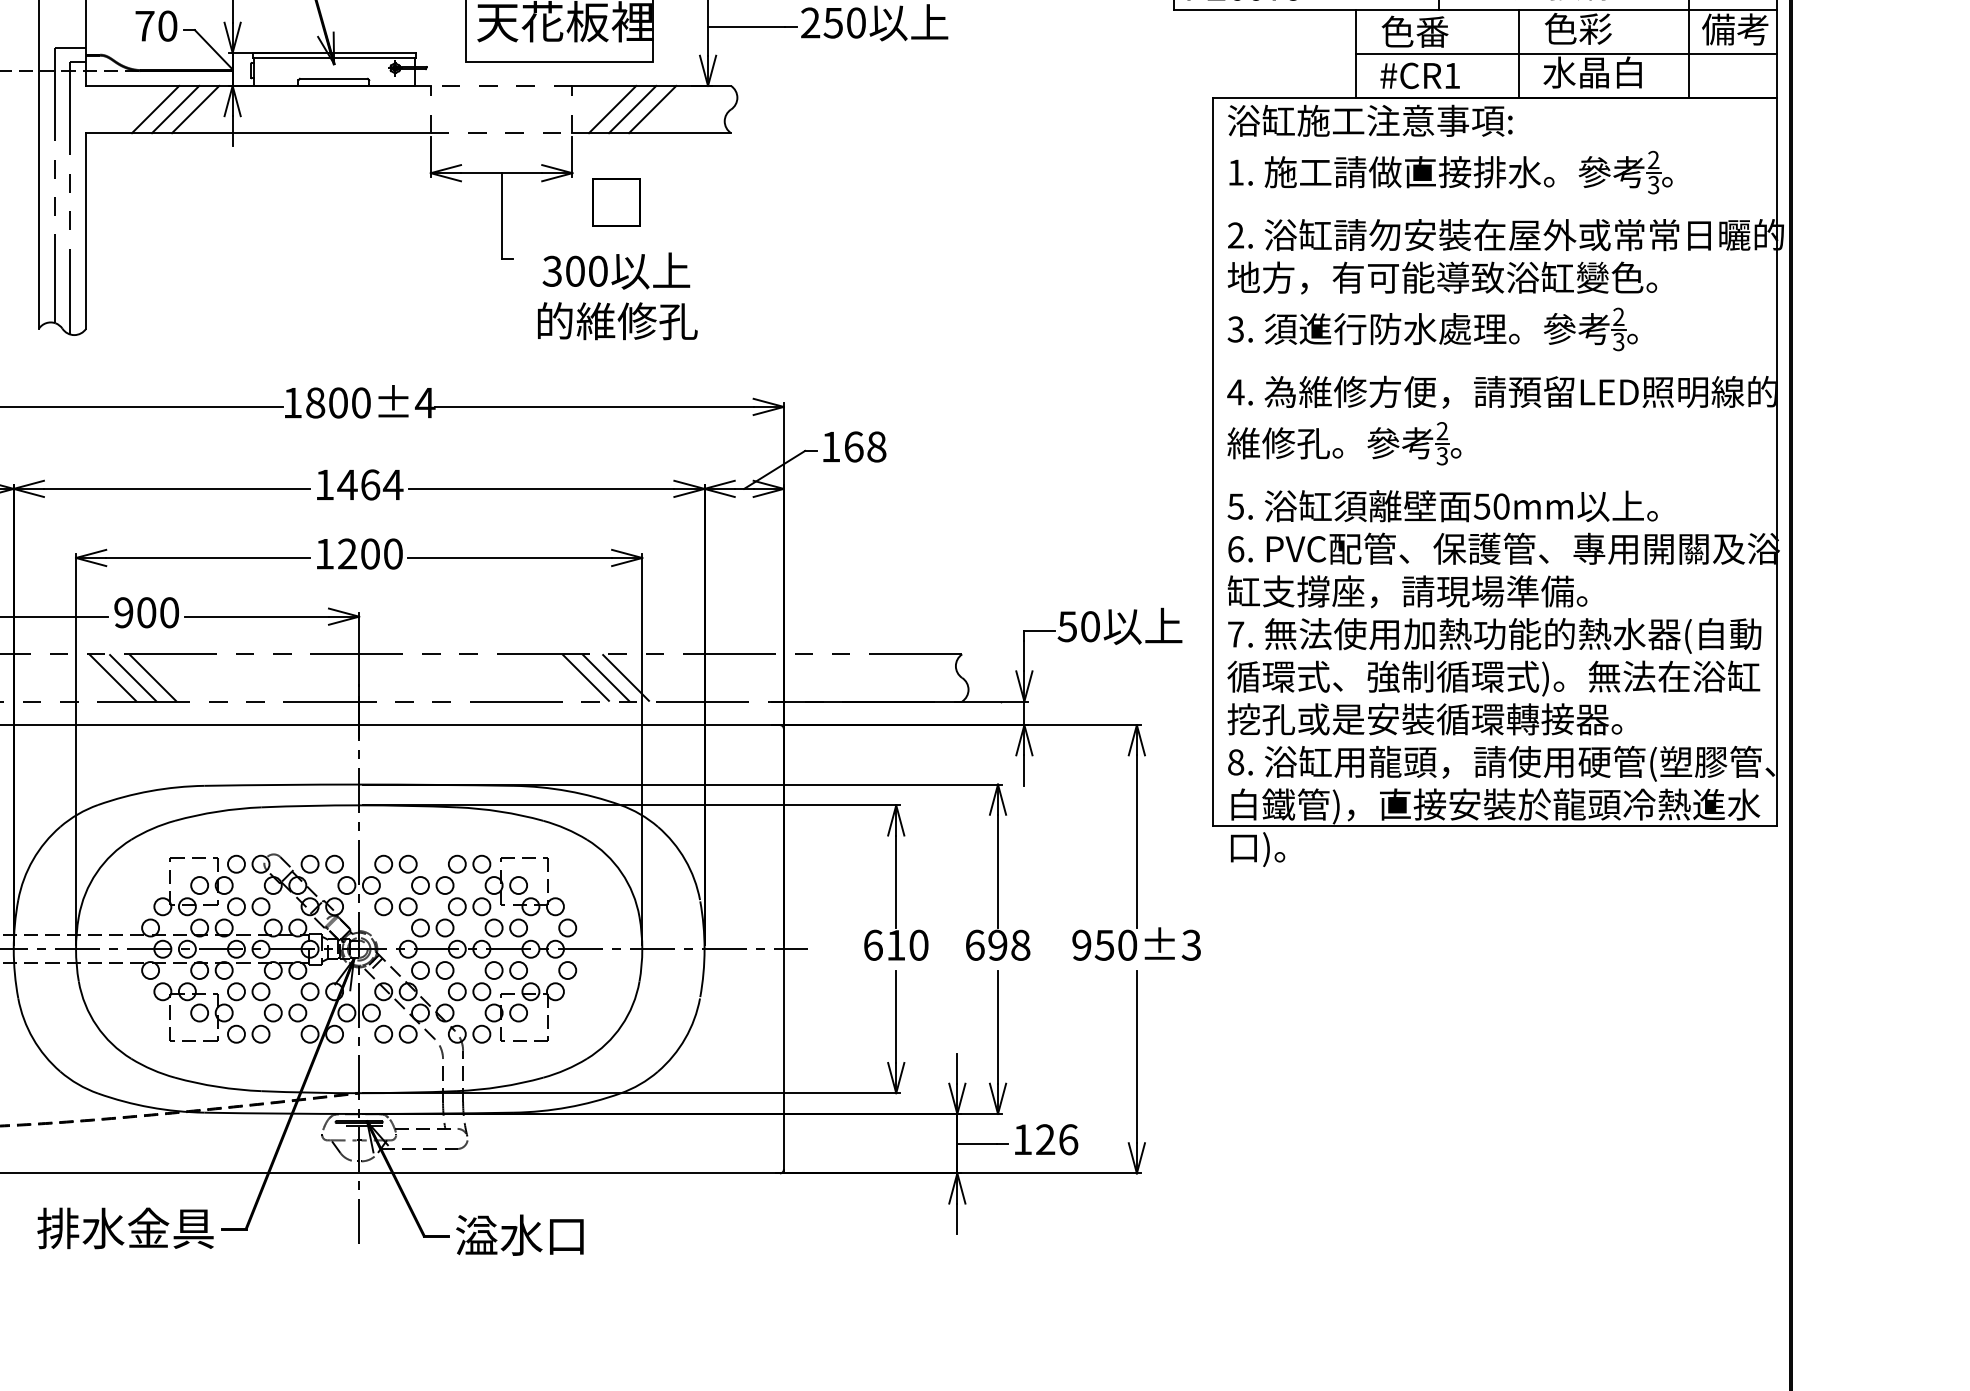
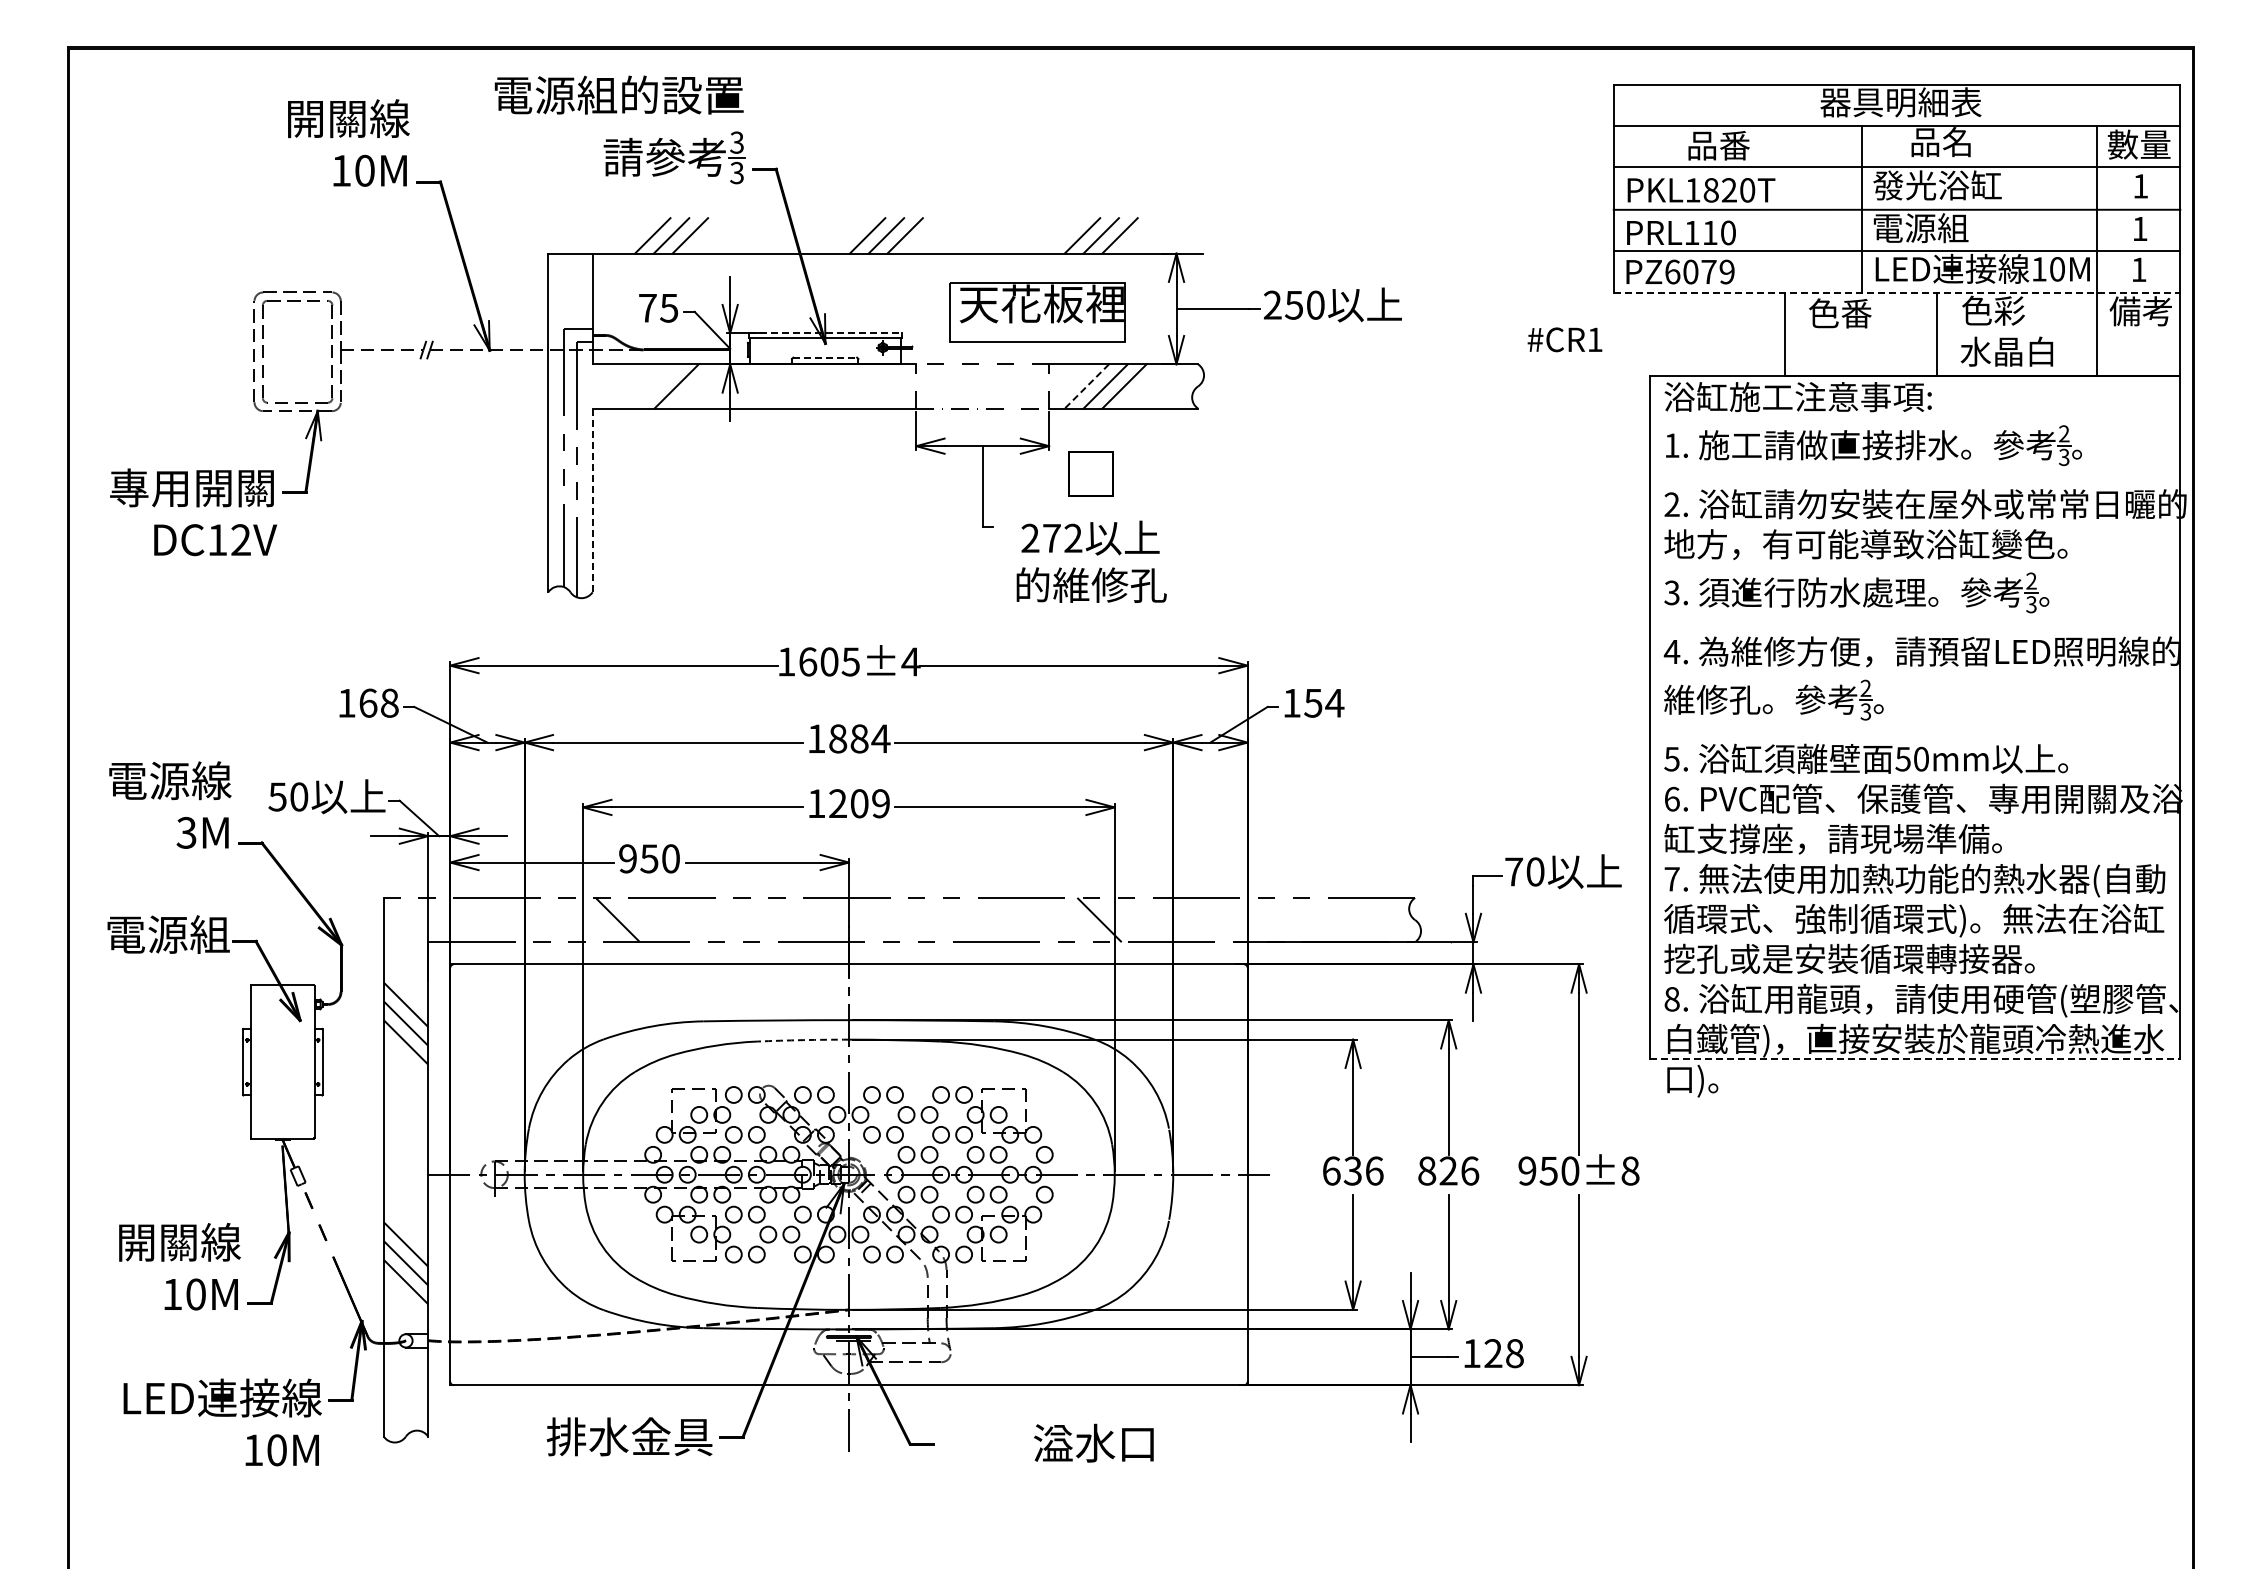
line: (1476, 9) -> (1897, 292), solid -> dashed
text: (168, 25) -> (669, 307), 70 -> 75
line: (334, 53) -> (825, 333), solid -> dashed
line: (1566, 54) -> (1982, 334), removed
text: (1419, 75) -> (1564, 339), moved
line: (334, 78) -> (825, 357), solid -> dashed
line: (155, 109) -> (657, 386), removed
line: (195, 109) -> (695, 386), removed
line: (612, 109) -> (1086, 386), solid -> dashed
line: (85, 231) -> (592, 500), solid -> dashed
text: (574, 270) -> (1051, 537), 300 -> 272
text: (338, 402) -> (829, 661), 1800±4 -> 1605±4
text: (865, 446) -> (1324, 702), 168 -> 154
text: (358, 484) -> (848, 738), 1464 -> 1884
text: (392, 553) -> (880, 803), 1200 -> 1209
text: (146, 612) -> (649, 858), 900 -> 950
text: (1067, 626) -> (1513, 871), 50 -> 70
line: (132, 677) -> (636, 919), removed
line: (153, 677) -> (655, 919), removed
line: (585, 677) -> (1061, 919), removed
line: (605, 677) -> (1080, 919), removed
arc: (310, 806) -> (803, 1040), solid -> dashed
line: (1495, 825) -> (1915, 1058), solid -> dashed
text: (907, 944) -> (1363, 1170), 610 -> 636
text: (997, 944) -> (1448, 1170), 698 -> 826
text: (1191, 944) -> (1630, 1170), 950±3 -> 950±8
text: (1068, 1139) -> (1514, 1353), 126 -> 128
text: (519, 1234) -> (1093, 1442), moved

